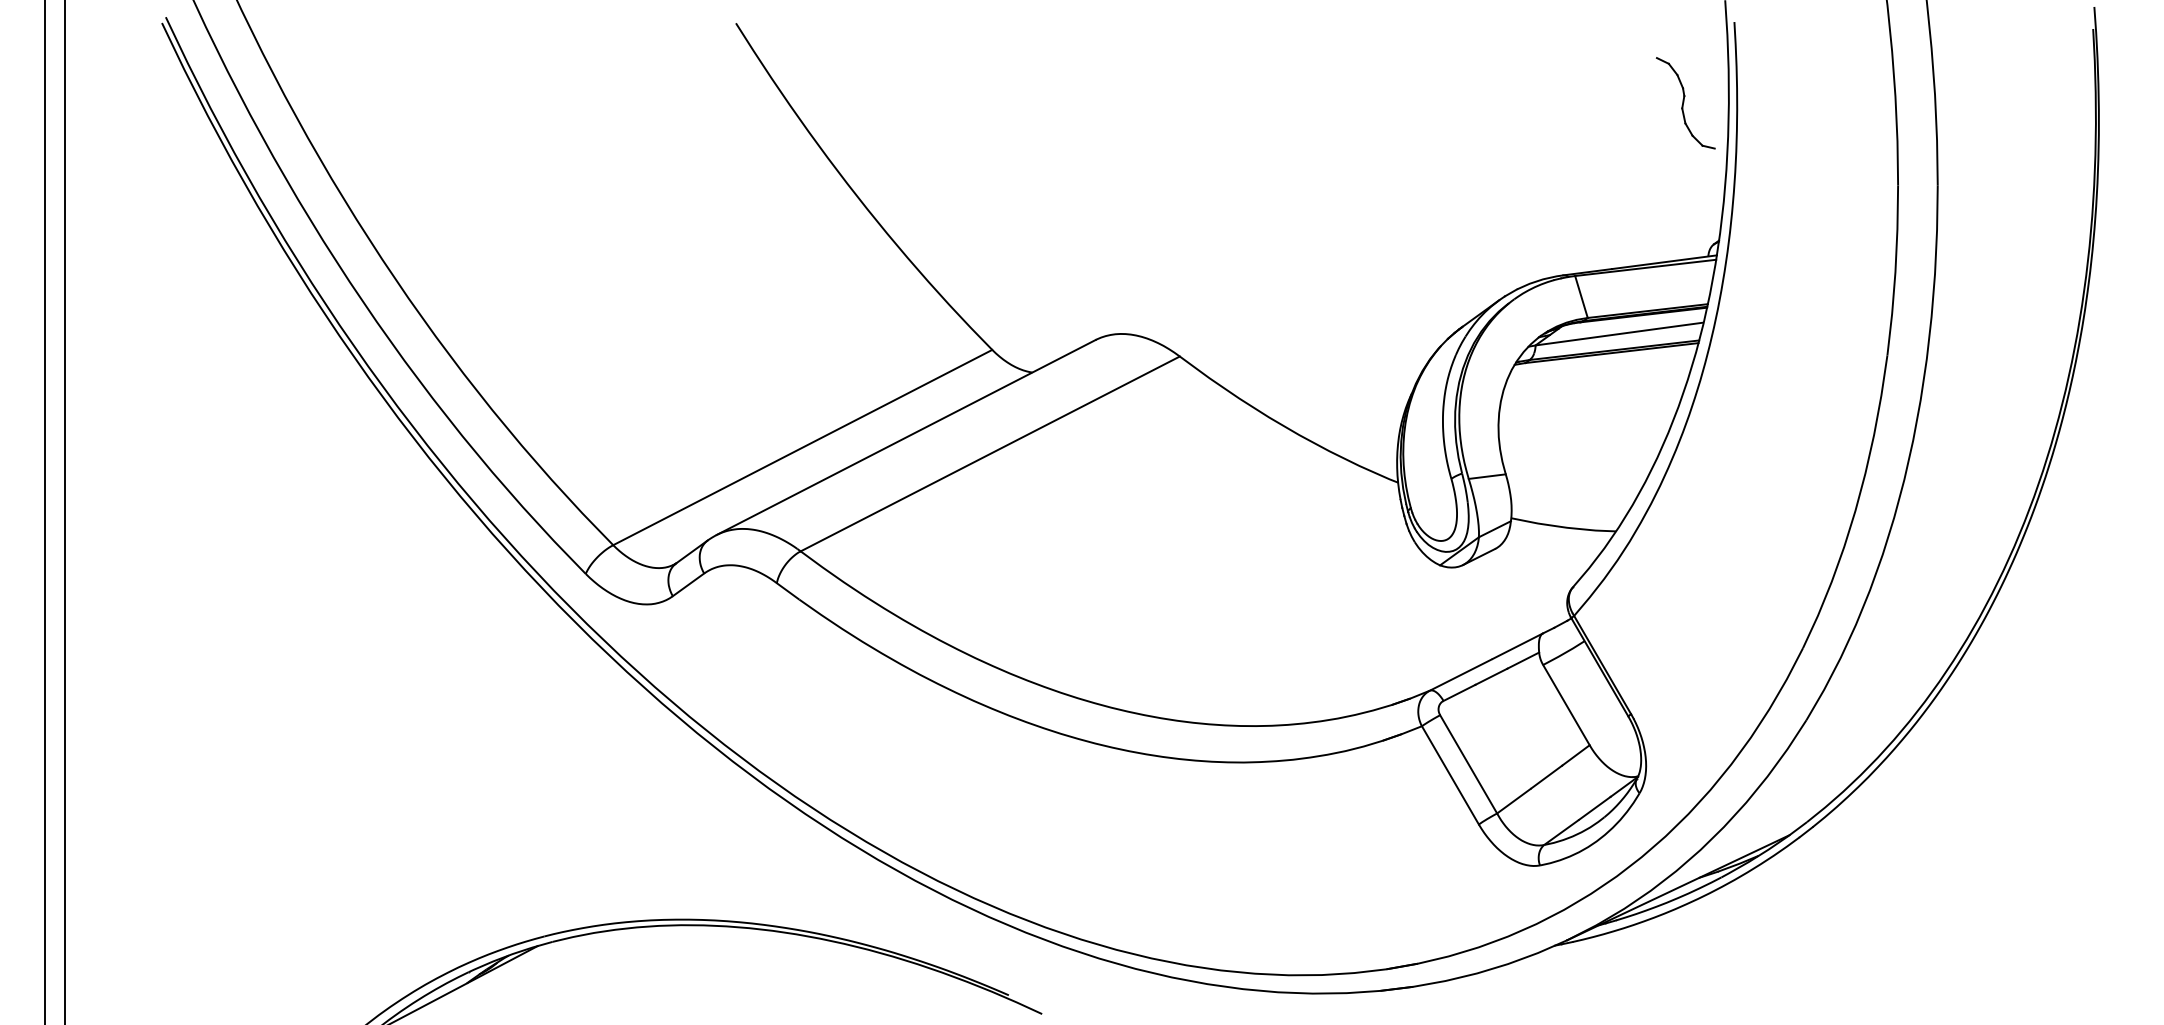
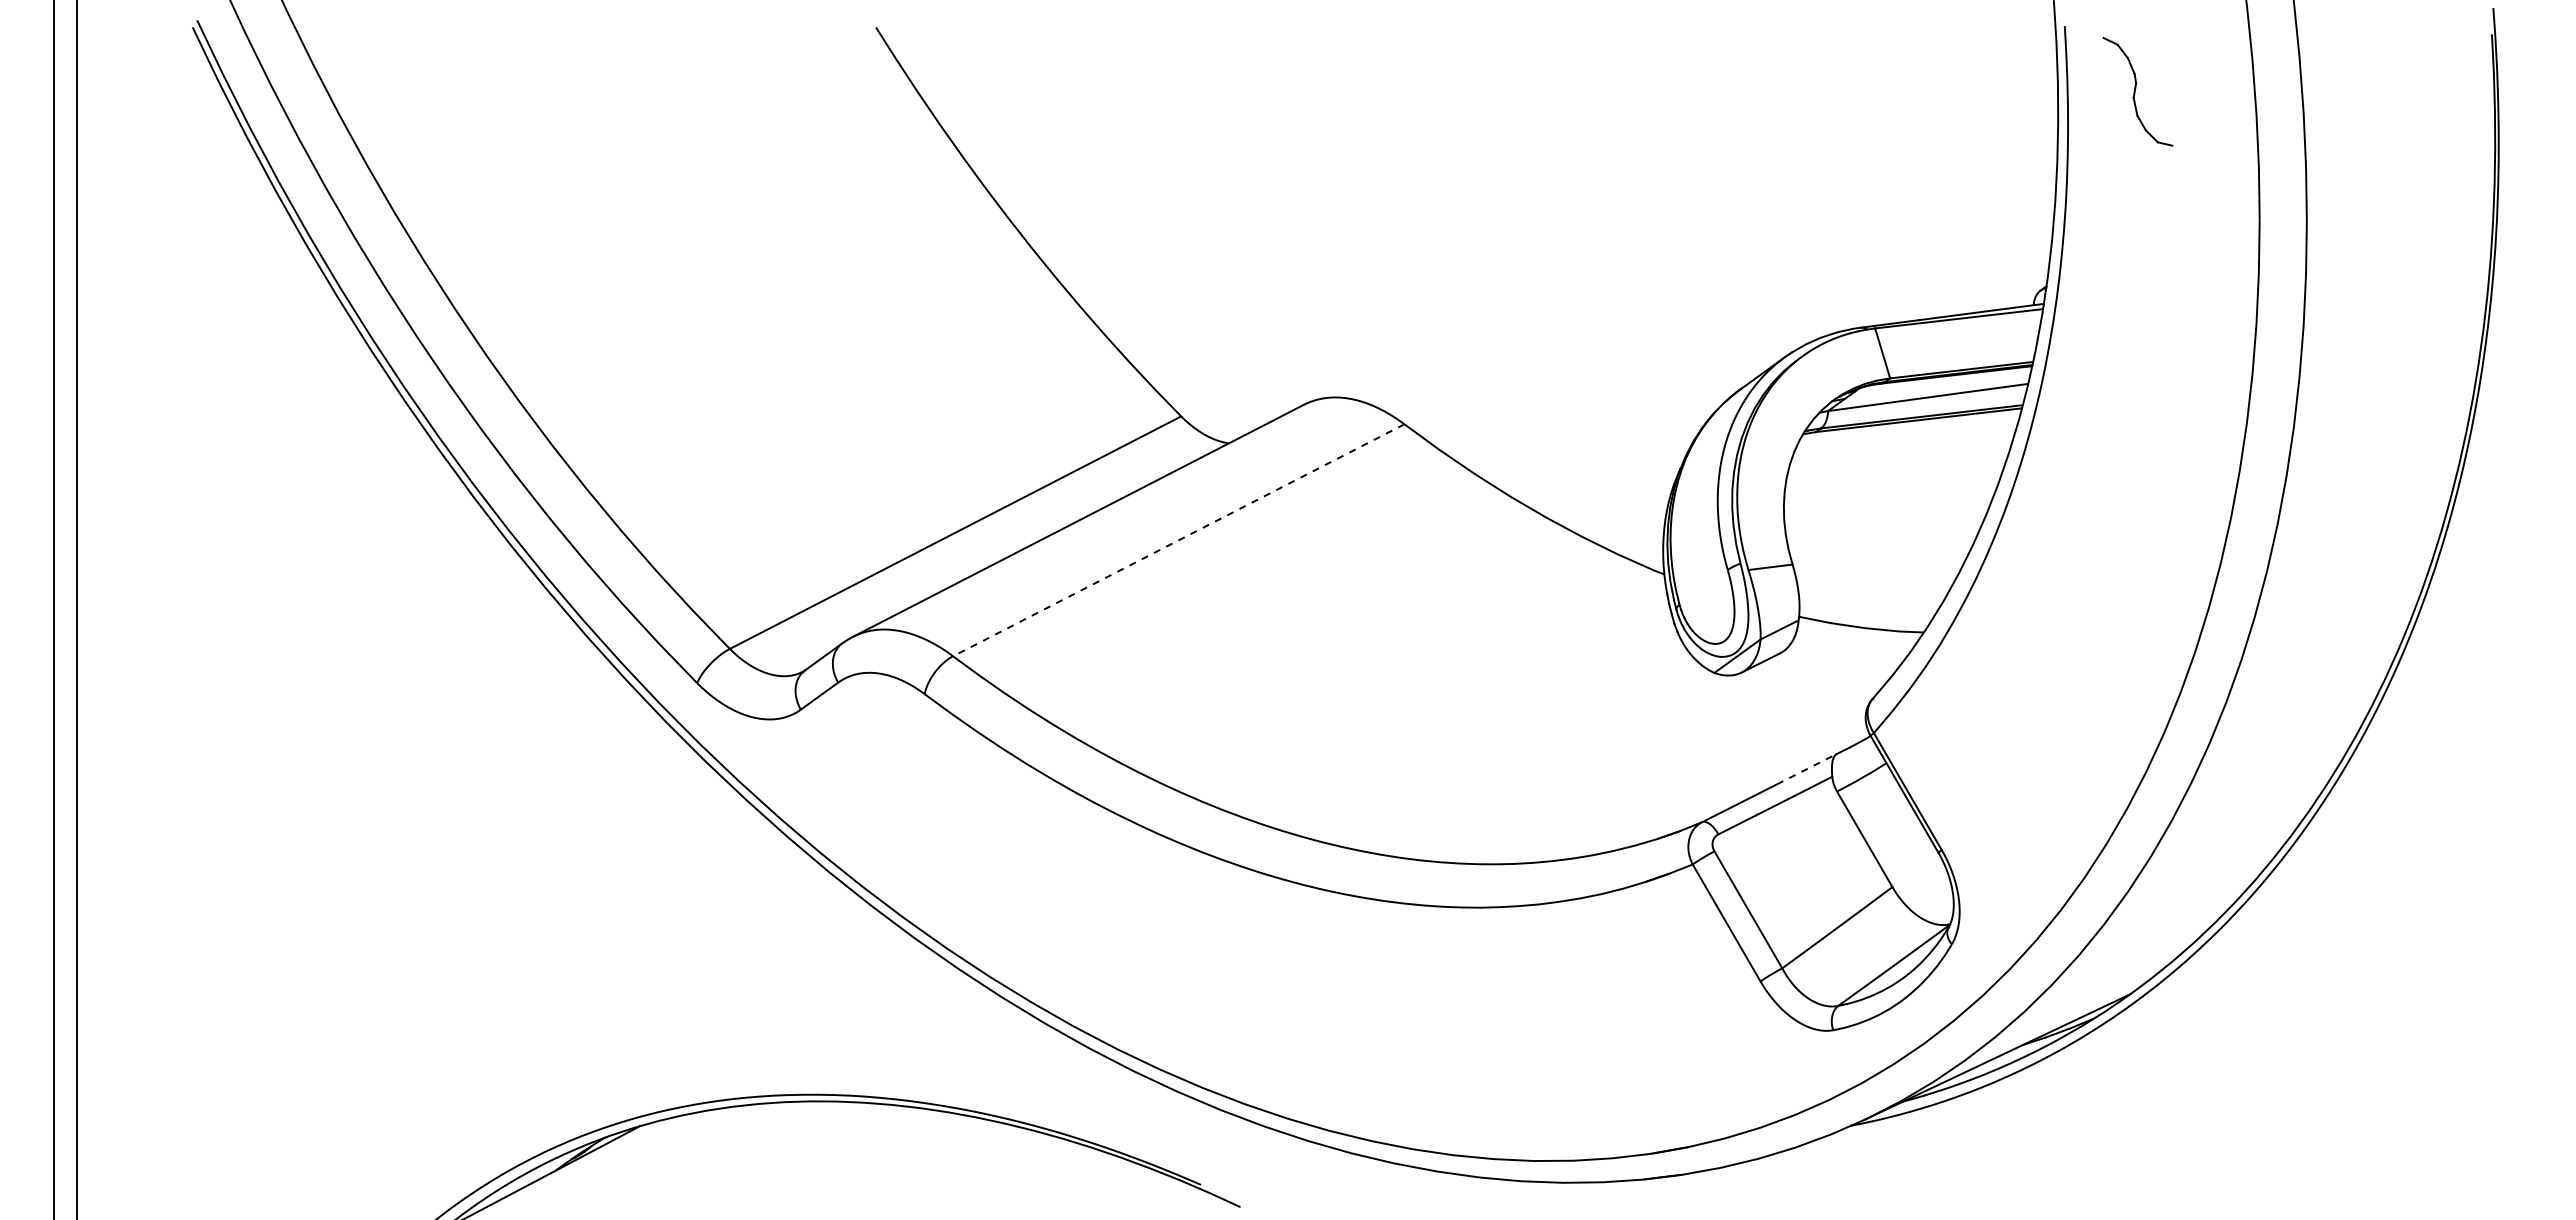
part: (1685, 103) -> (2137, 91), moved
line: (990, 454) -> (1178, 540), solid -> dashed
line: (1517, 646) -> (1806, 769), solid -> dashed

